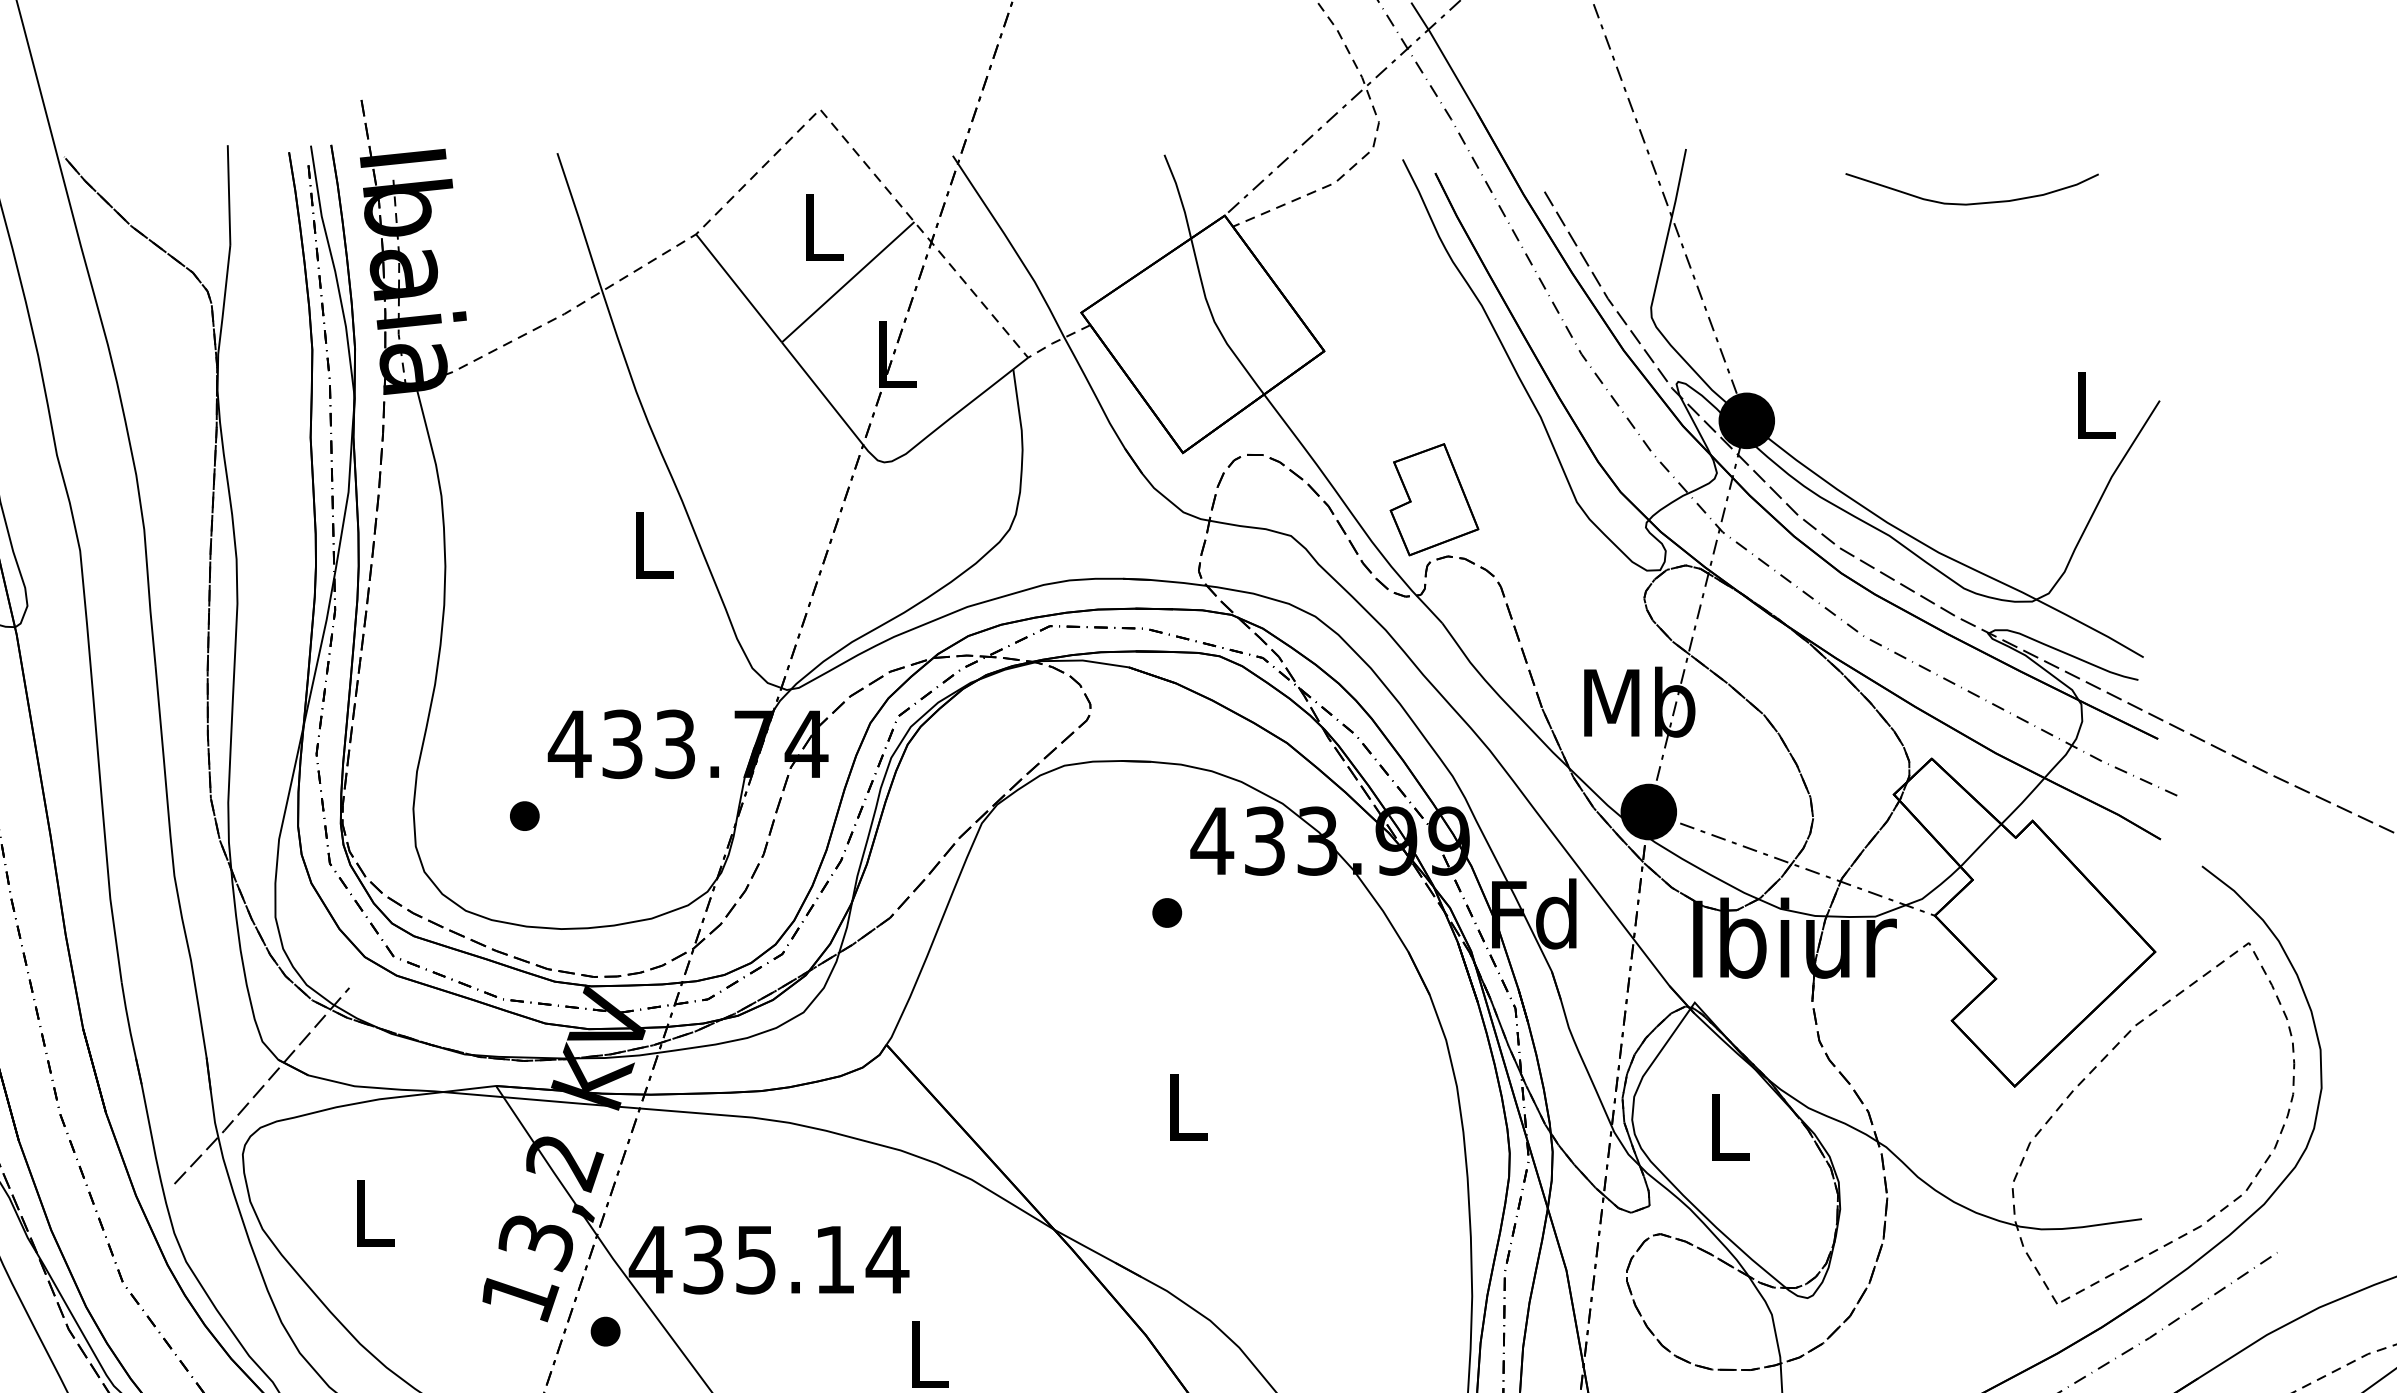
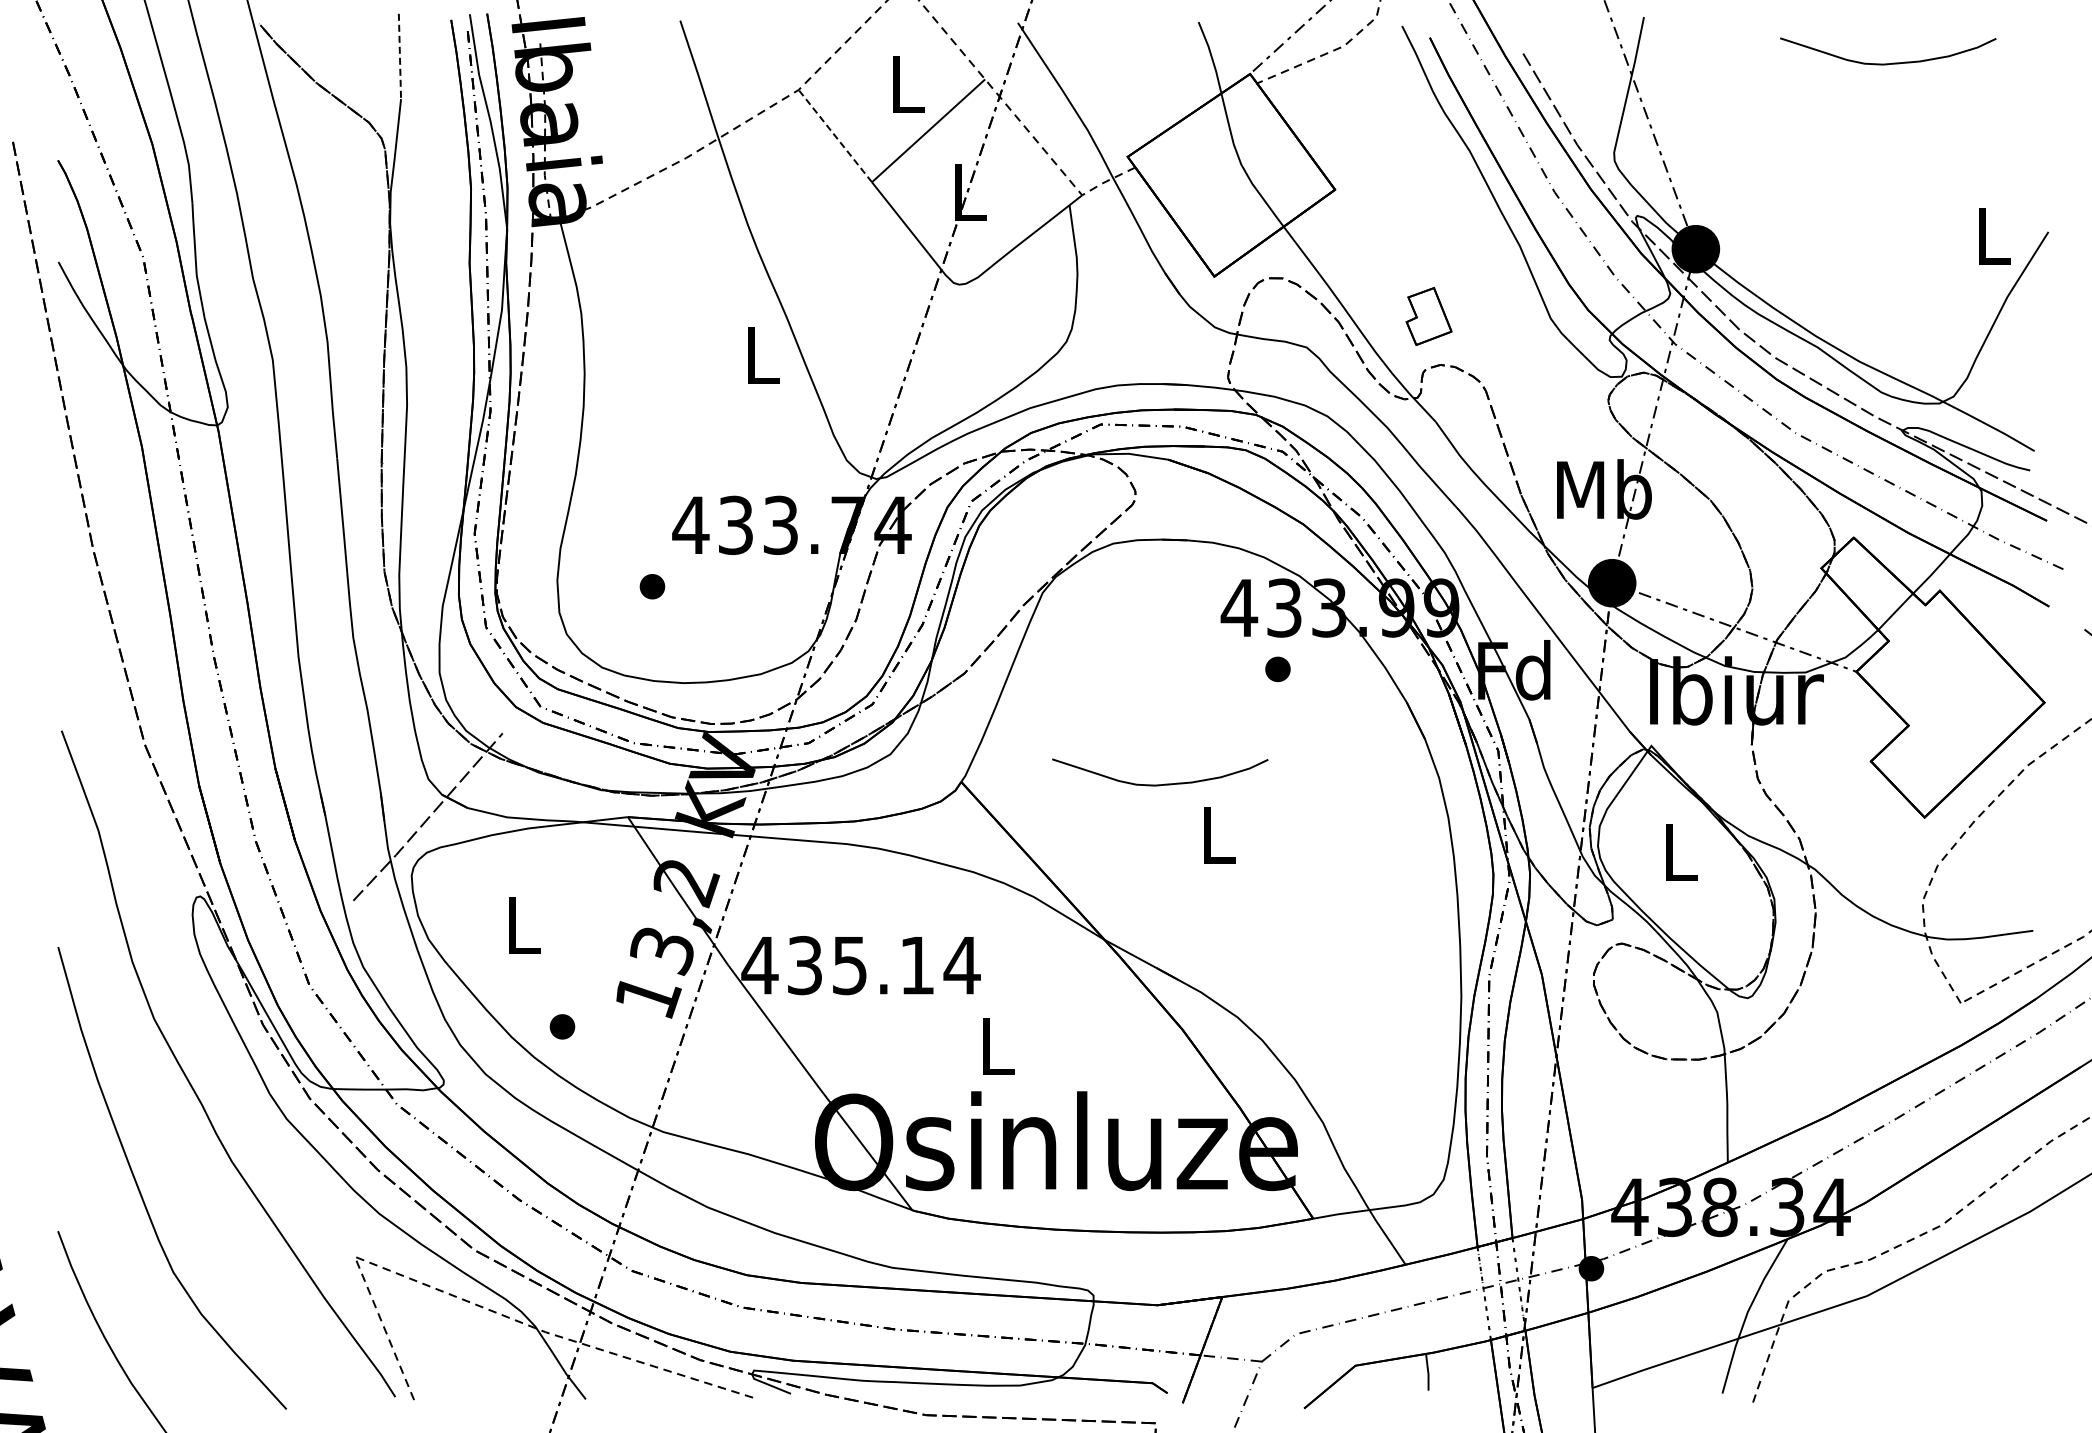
line: (228, 195) -> (399, 56), solid -> dashed
line: (739, 288) -> (835, 136), solid -> dashed
part: (1433, 499) -> (1428, 316), size x0.6
part: (1166, 913) -> (1277, 669), moved
curve: (1124, 1046) -> (1164, 783), added
part: (605, 1331) -> (562, 1026), moved

